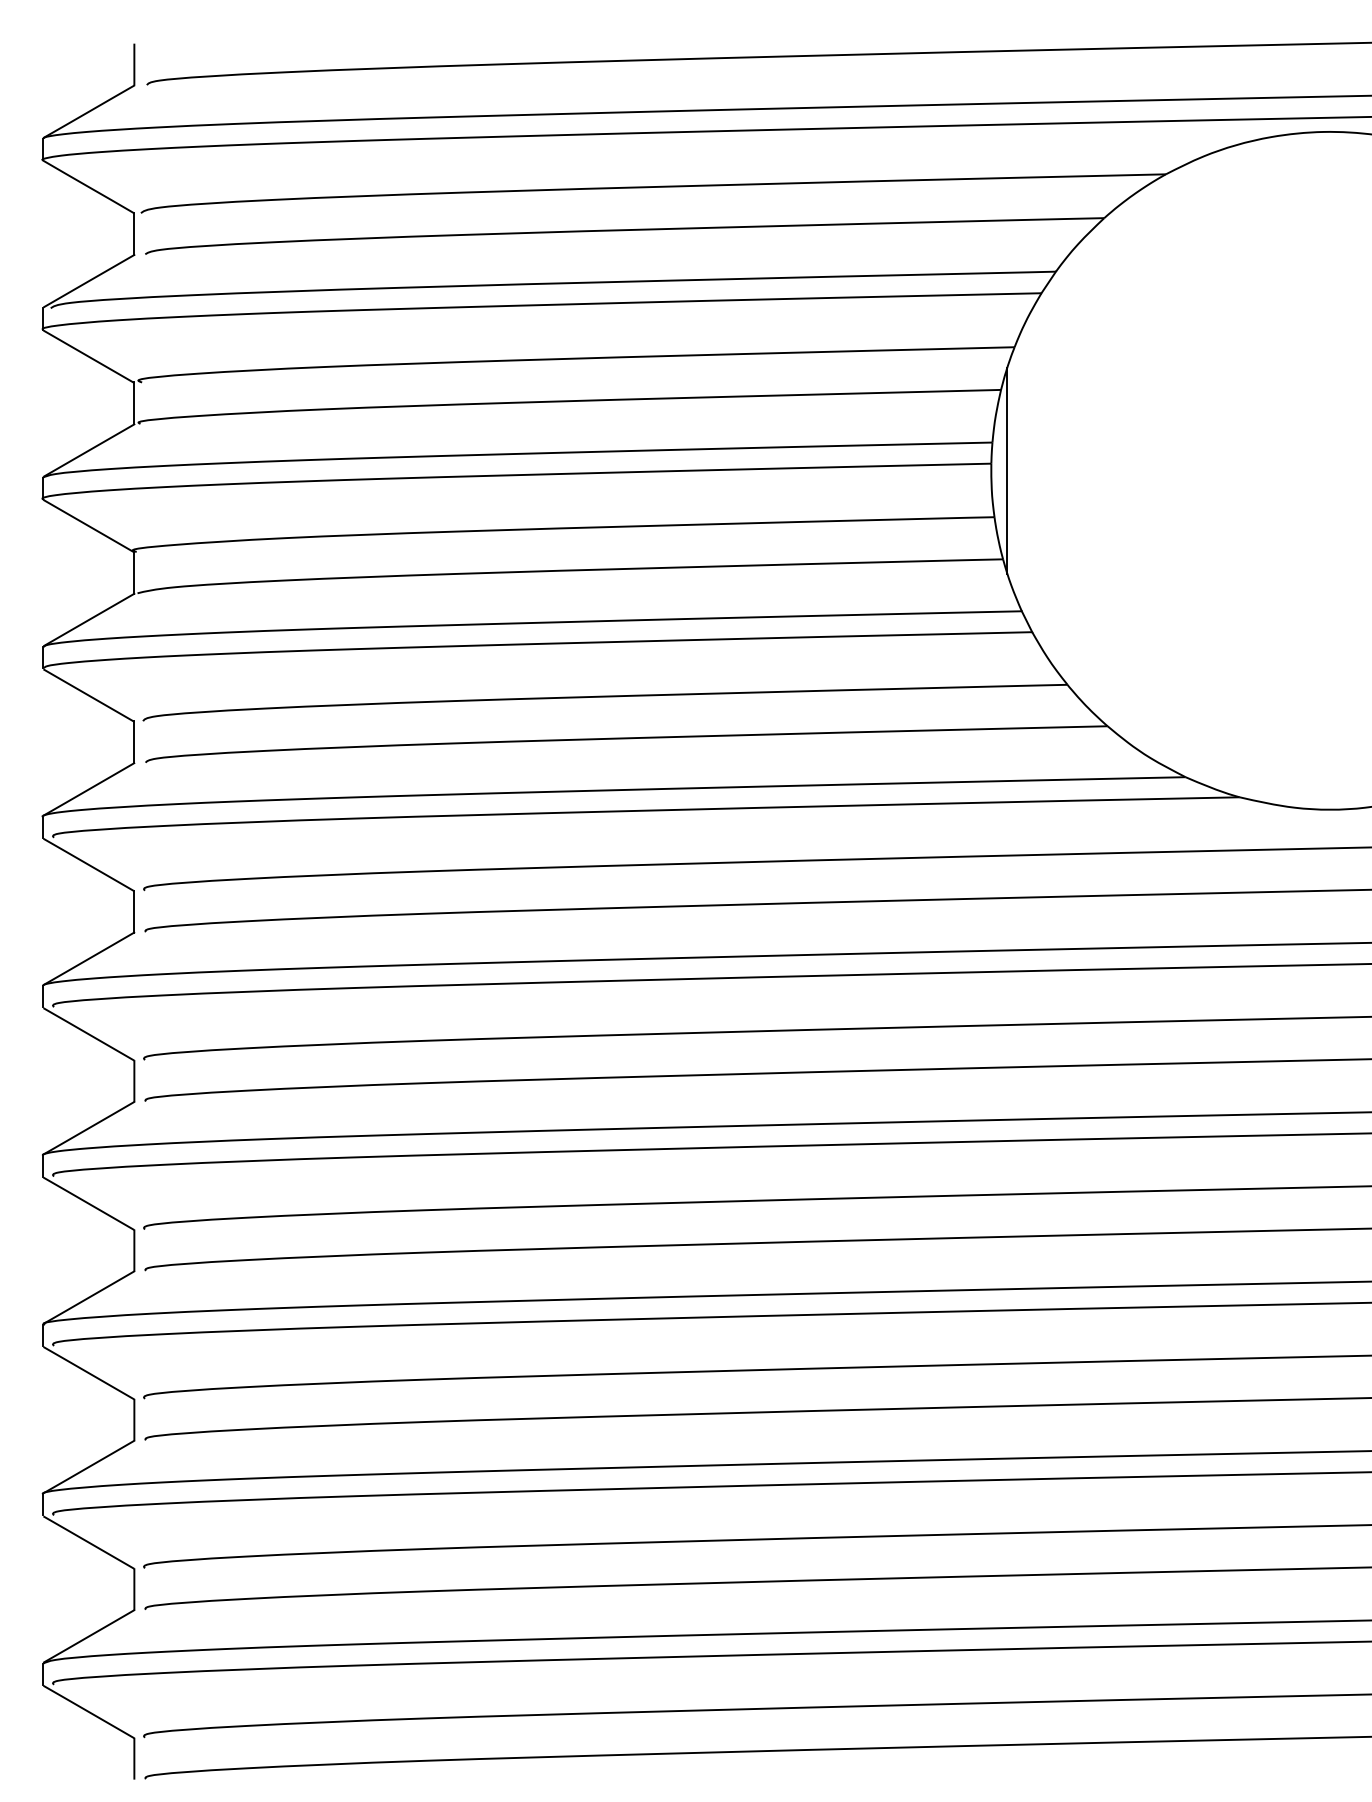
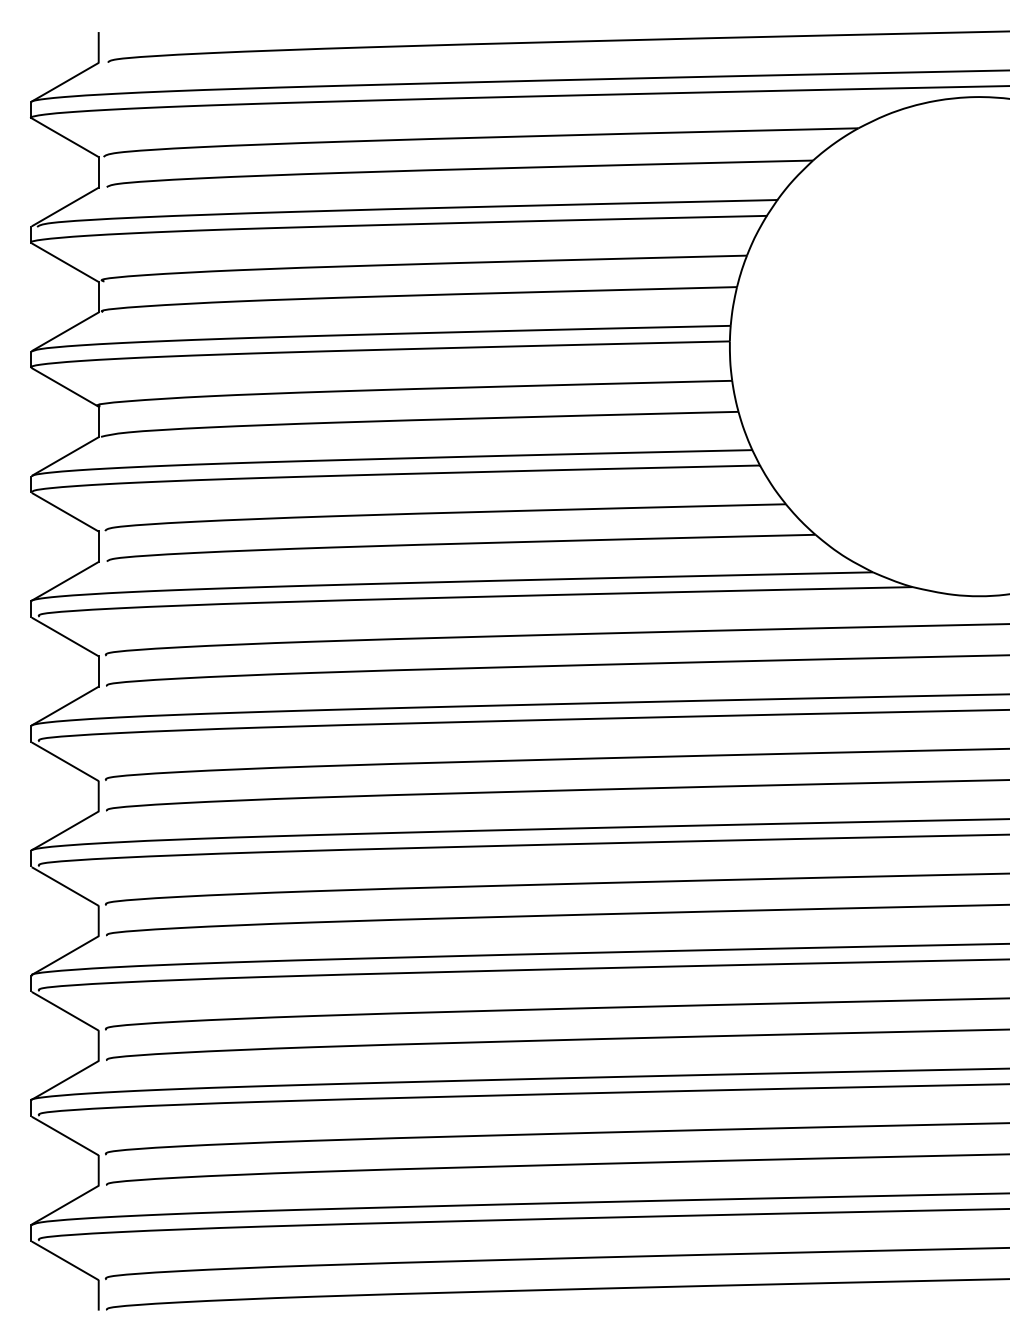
line: (1007, 470) -> (741, 346), removed

